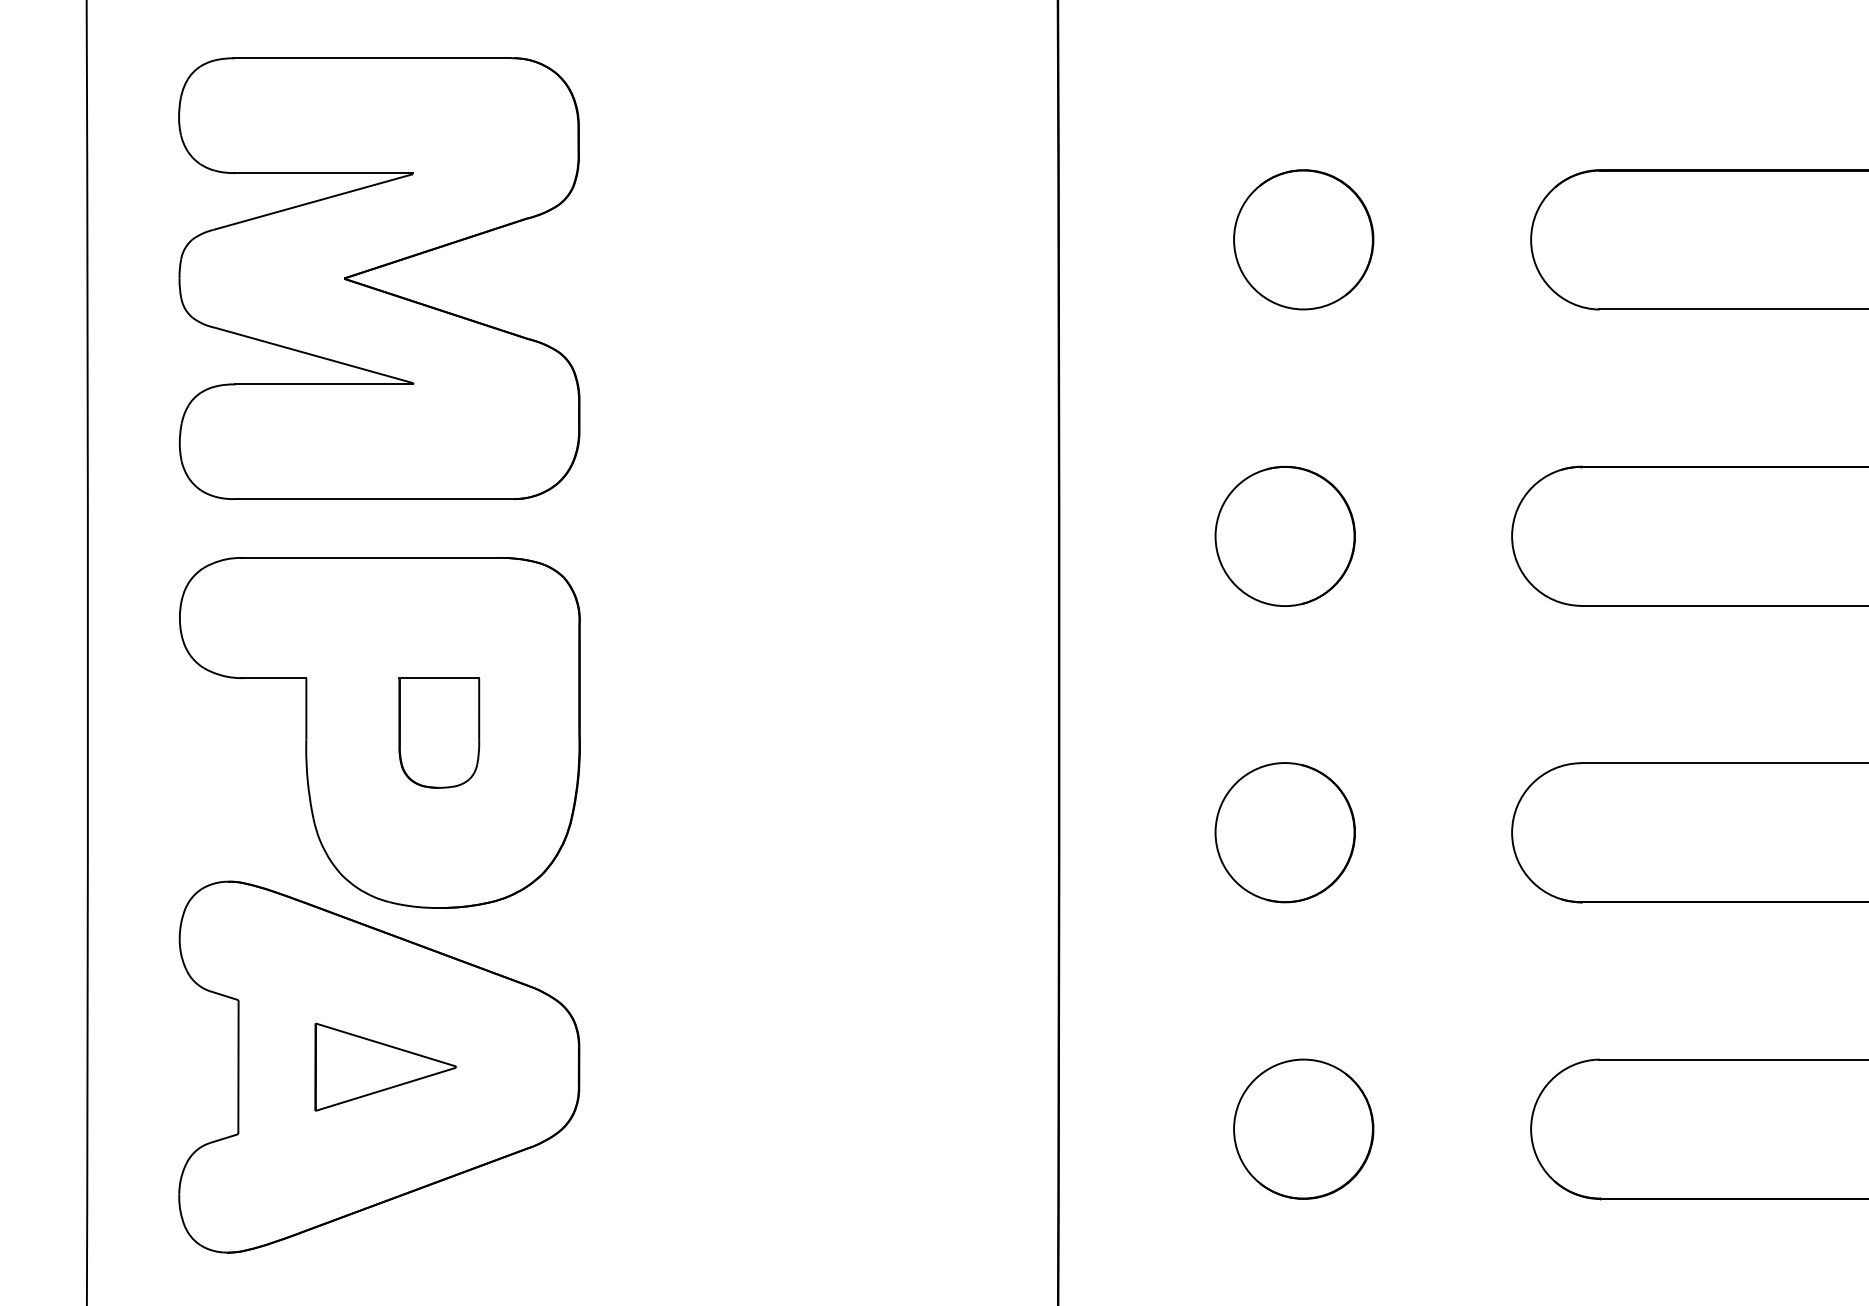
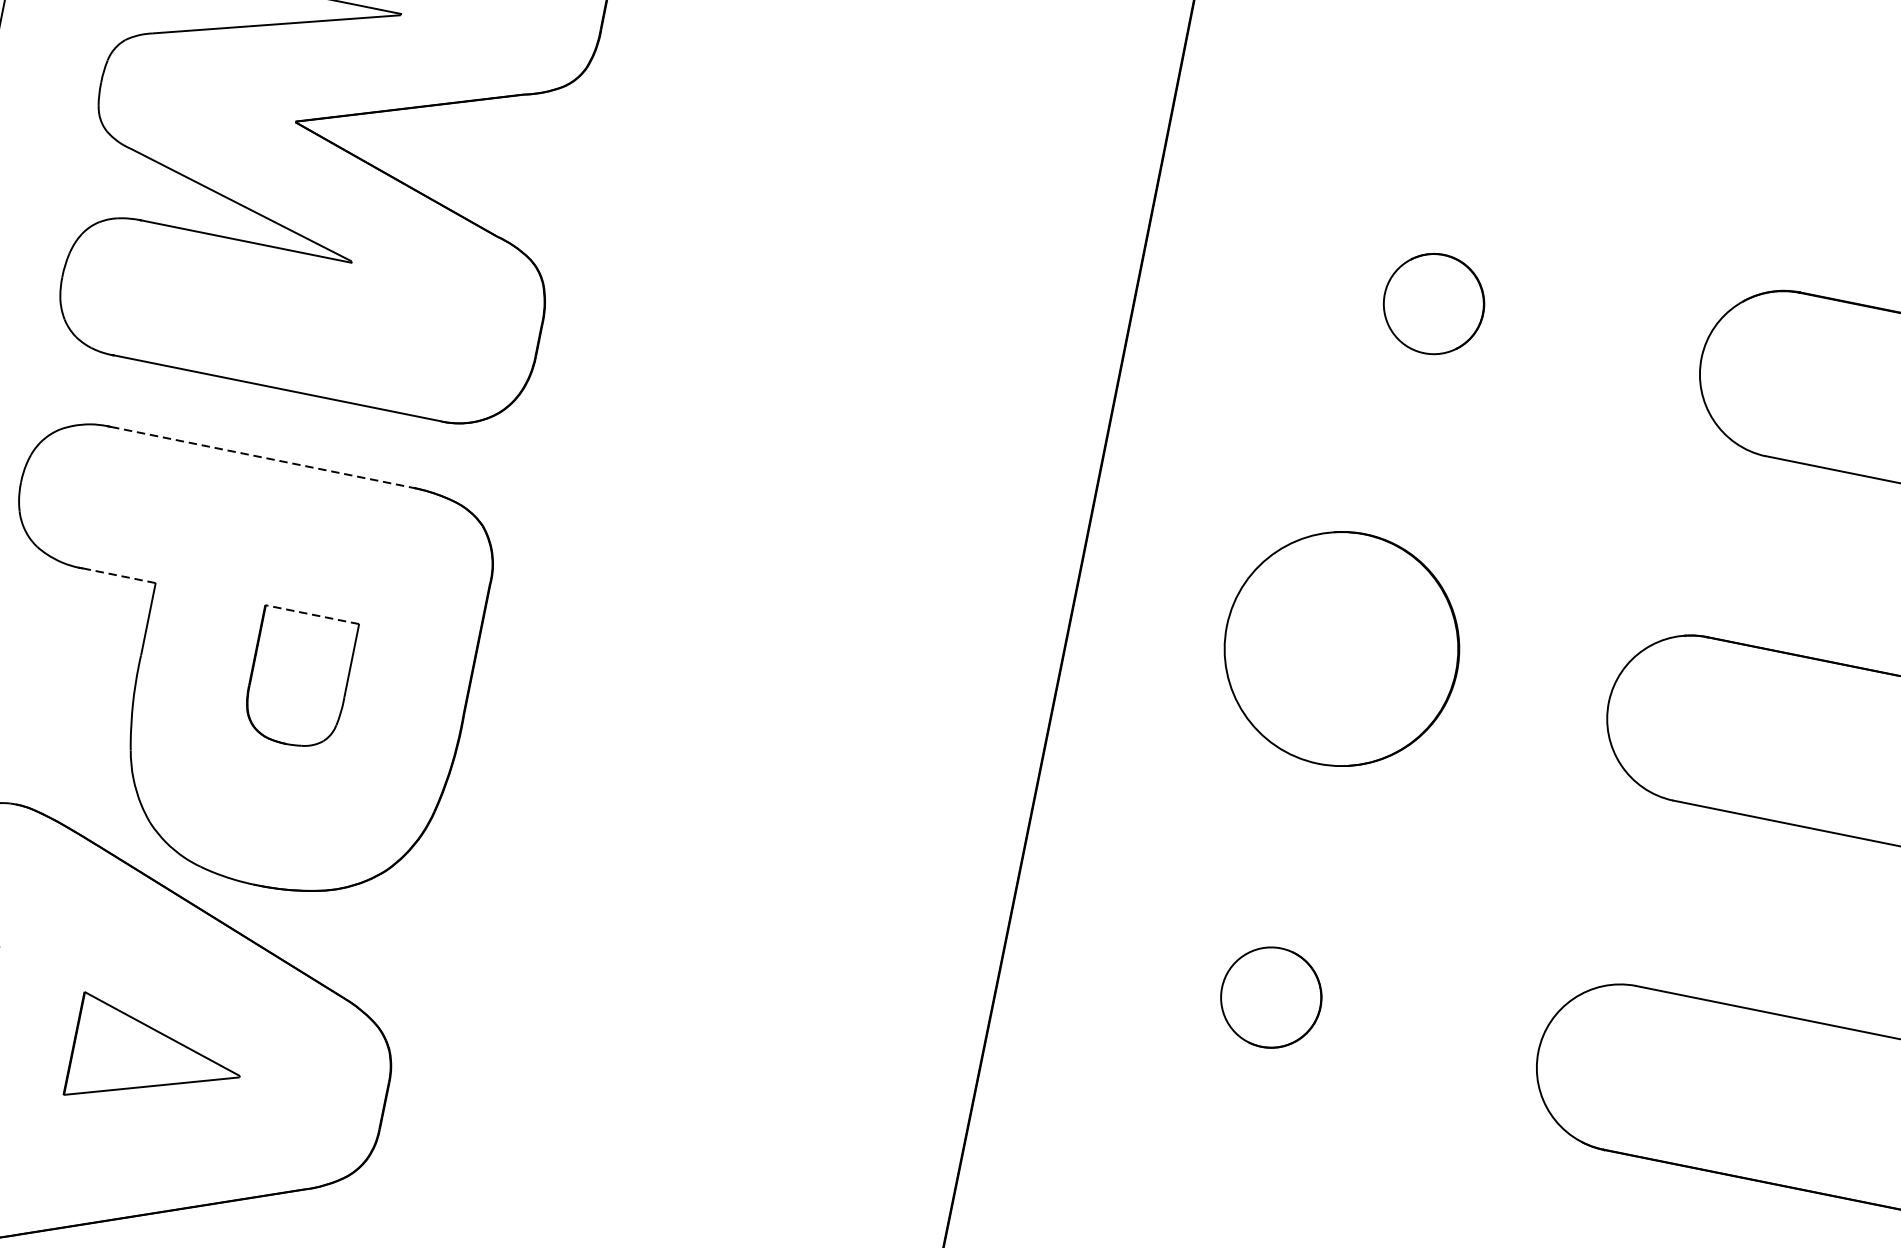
part: (1303, 239) -> (1433, 303), size x0.6
part: (1284, 535) -> (1341, 647), size x1.4
line: (372, 557) -> (262, 456), solid -> dashed
line: (274, 678) -> (118, 576), solid -> dashed
line: (439, 678) -> (312, 615), solid -> dashed
part: (1284, 832) -> (1270, 997), size x0.6

